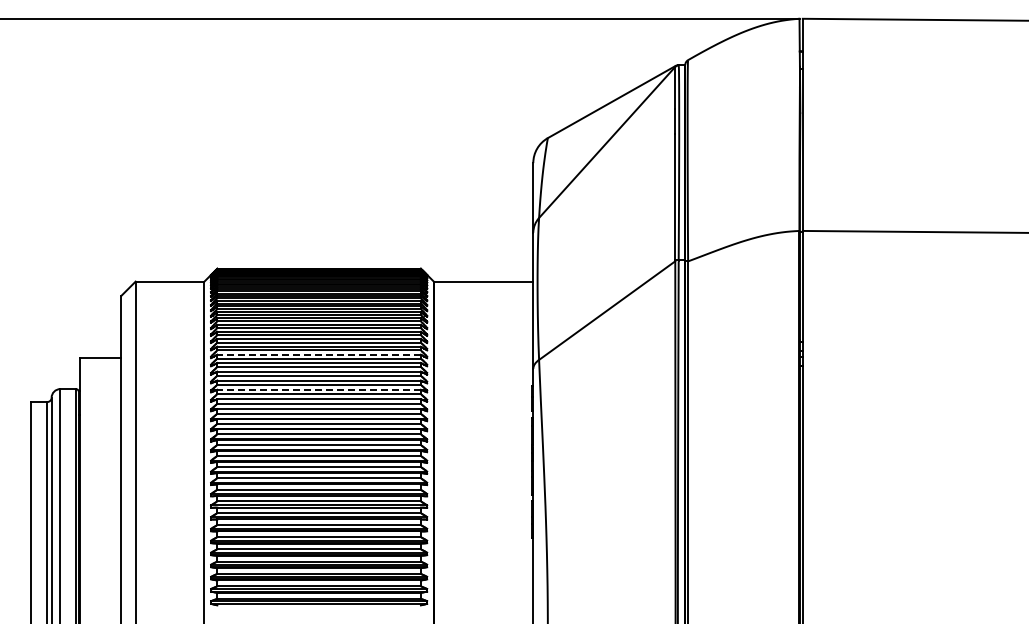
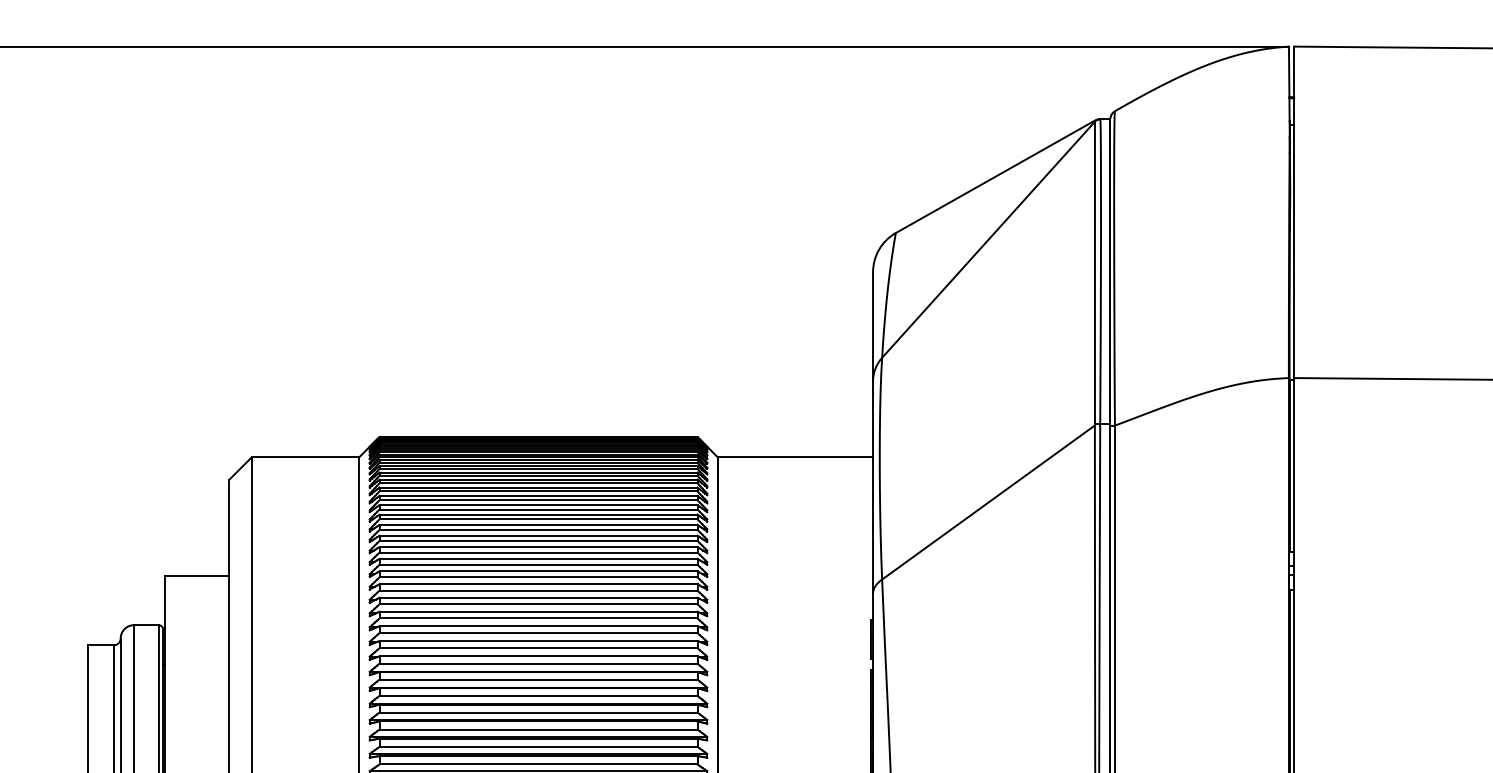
line: (319, 354) -> (539, 571), dashed -> solid
line: (319, 389) -> (539, 625), dashed -> solid

